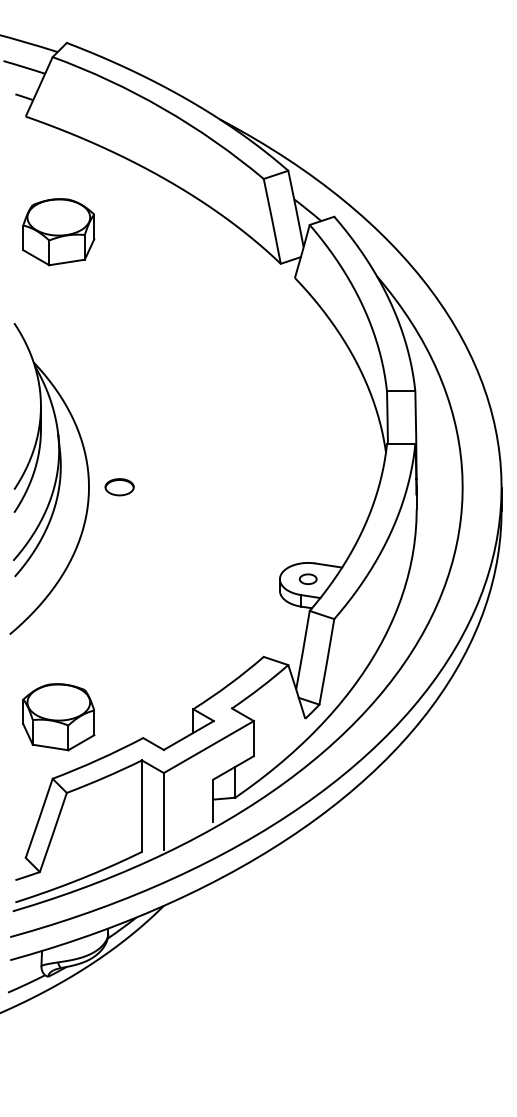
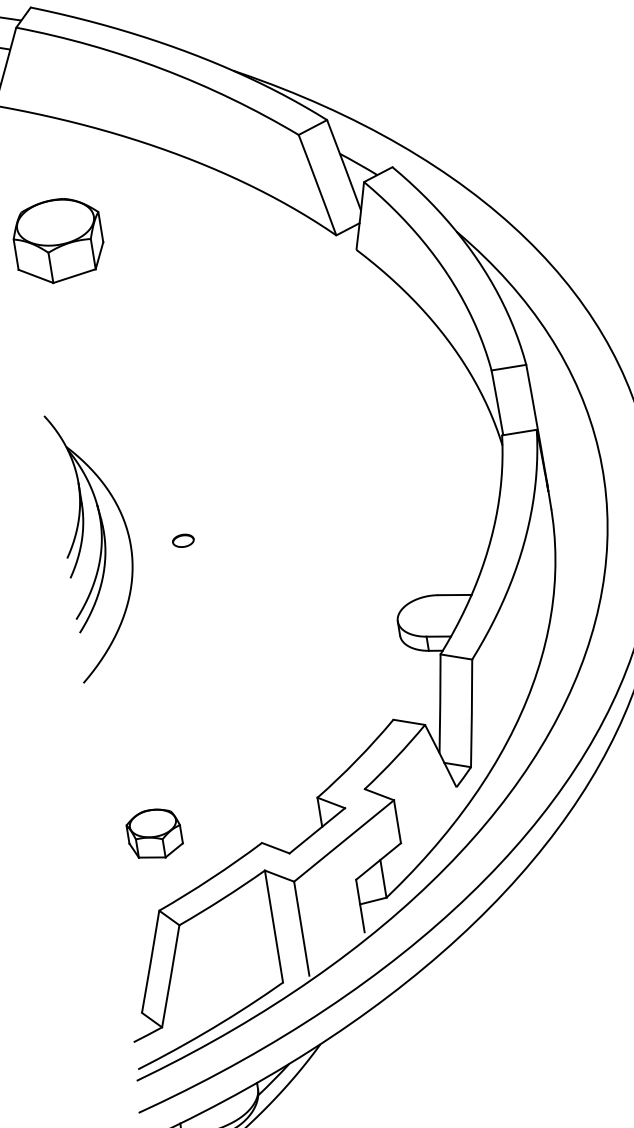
part: (49, 478) -> (95, 543), size x0.7
part: (119, 487) -> (183, 541), size x0.6
part: (307, 578) -> (431, 615), removed
part: (58, 717) -> (154, 834), size x0.6

